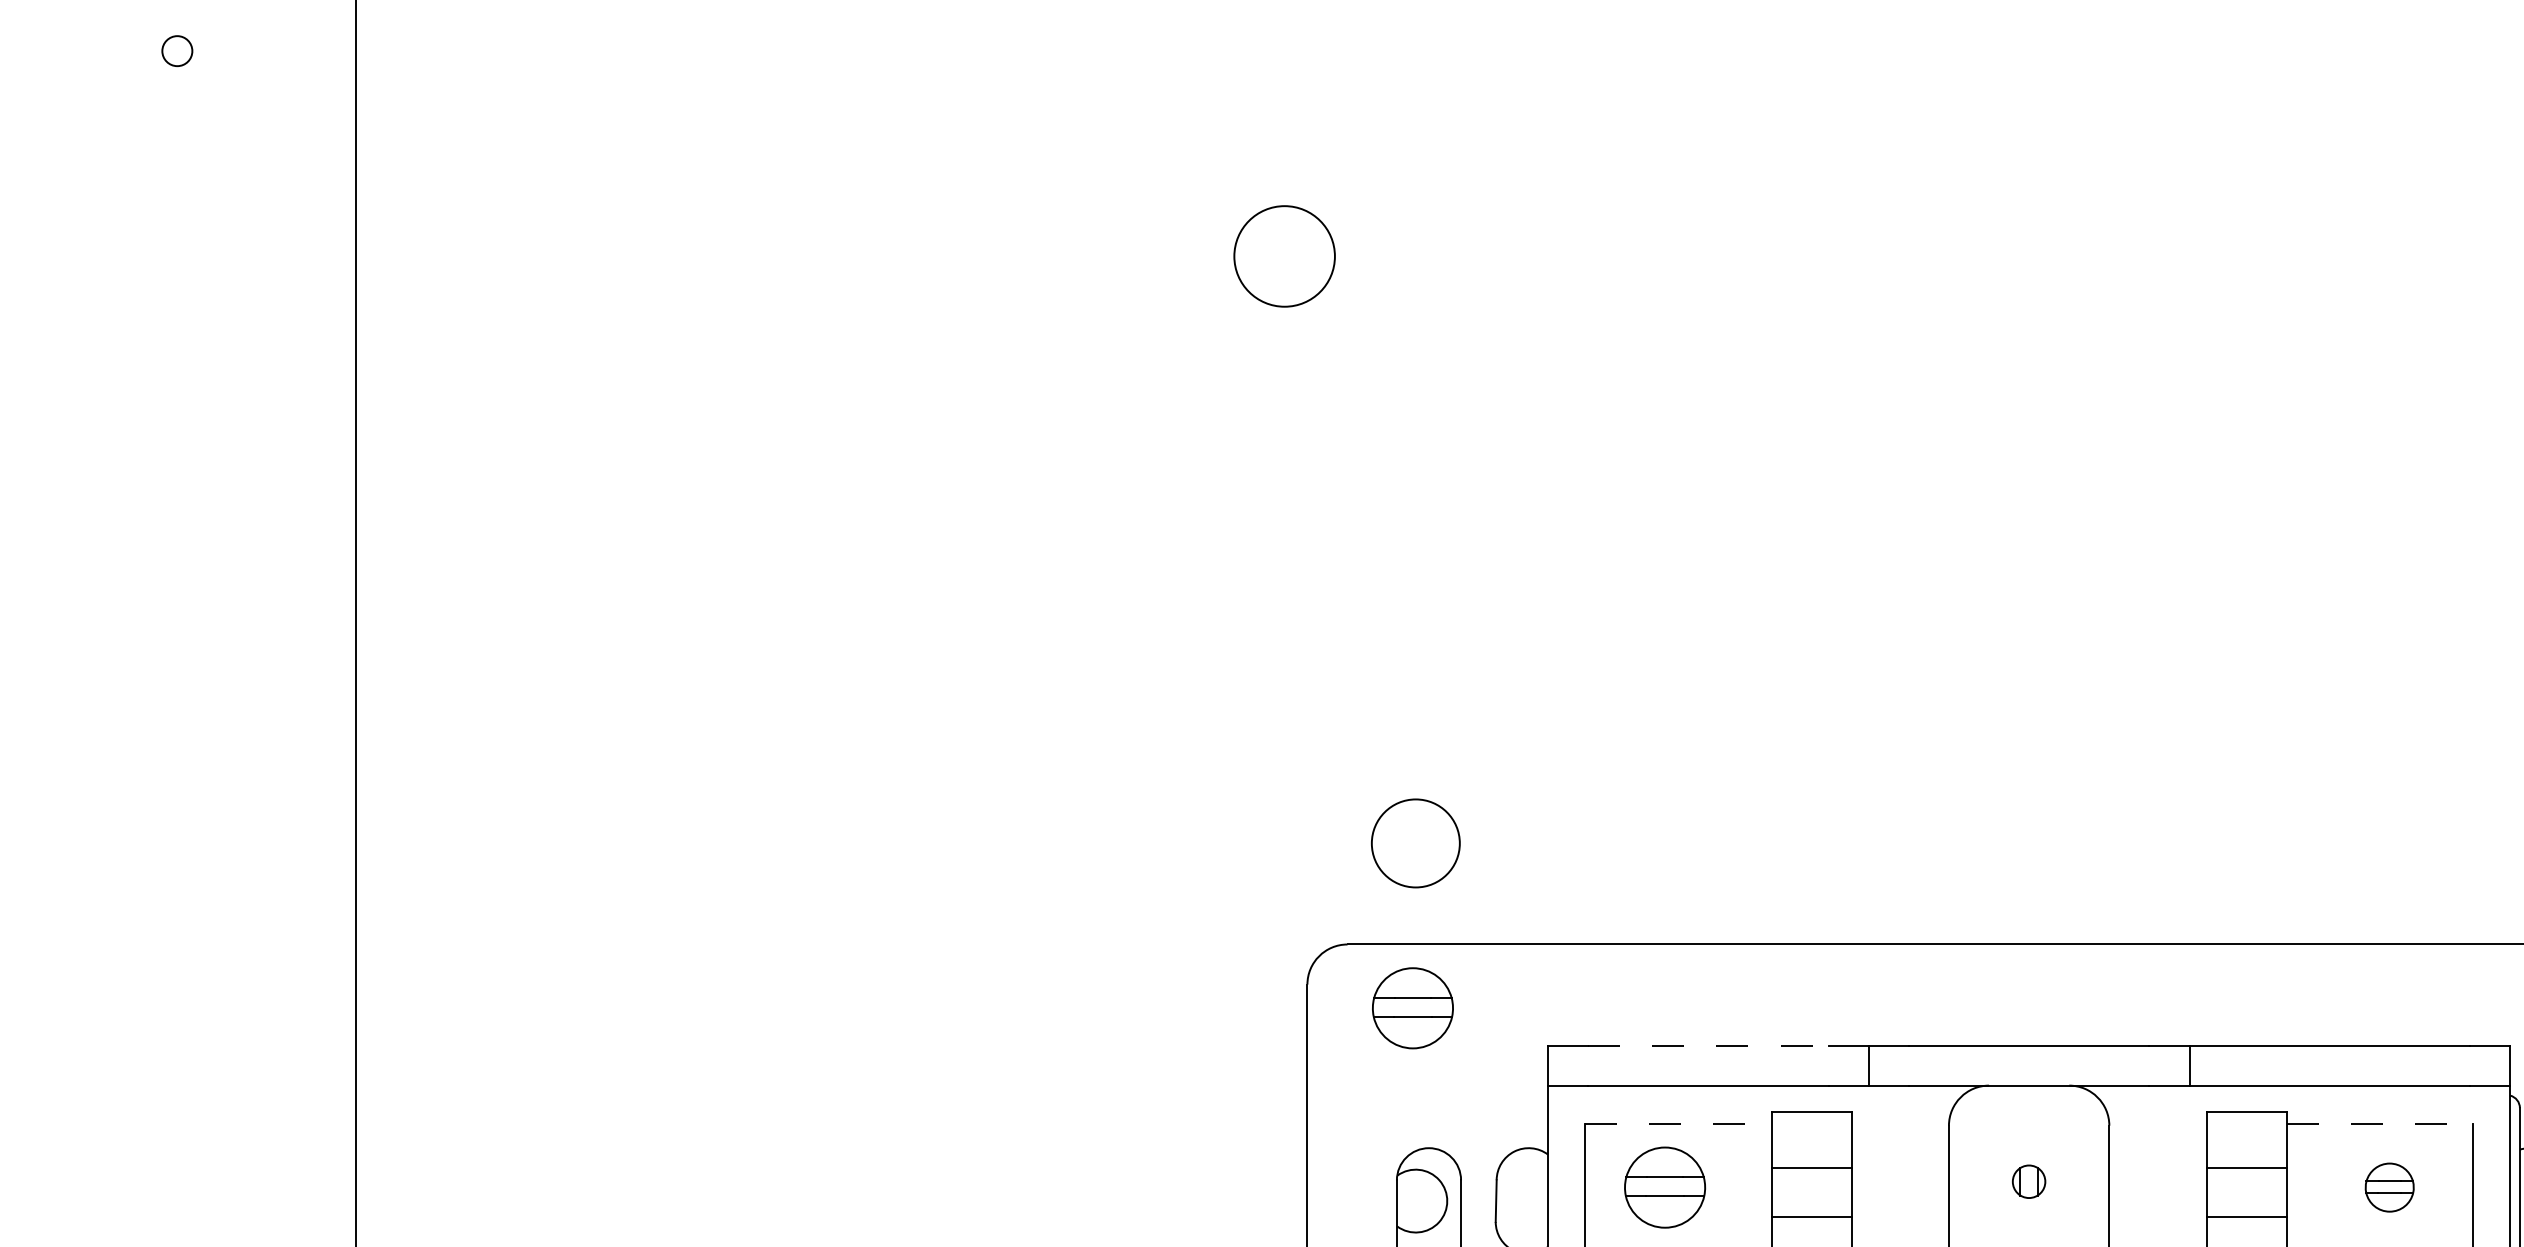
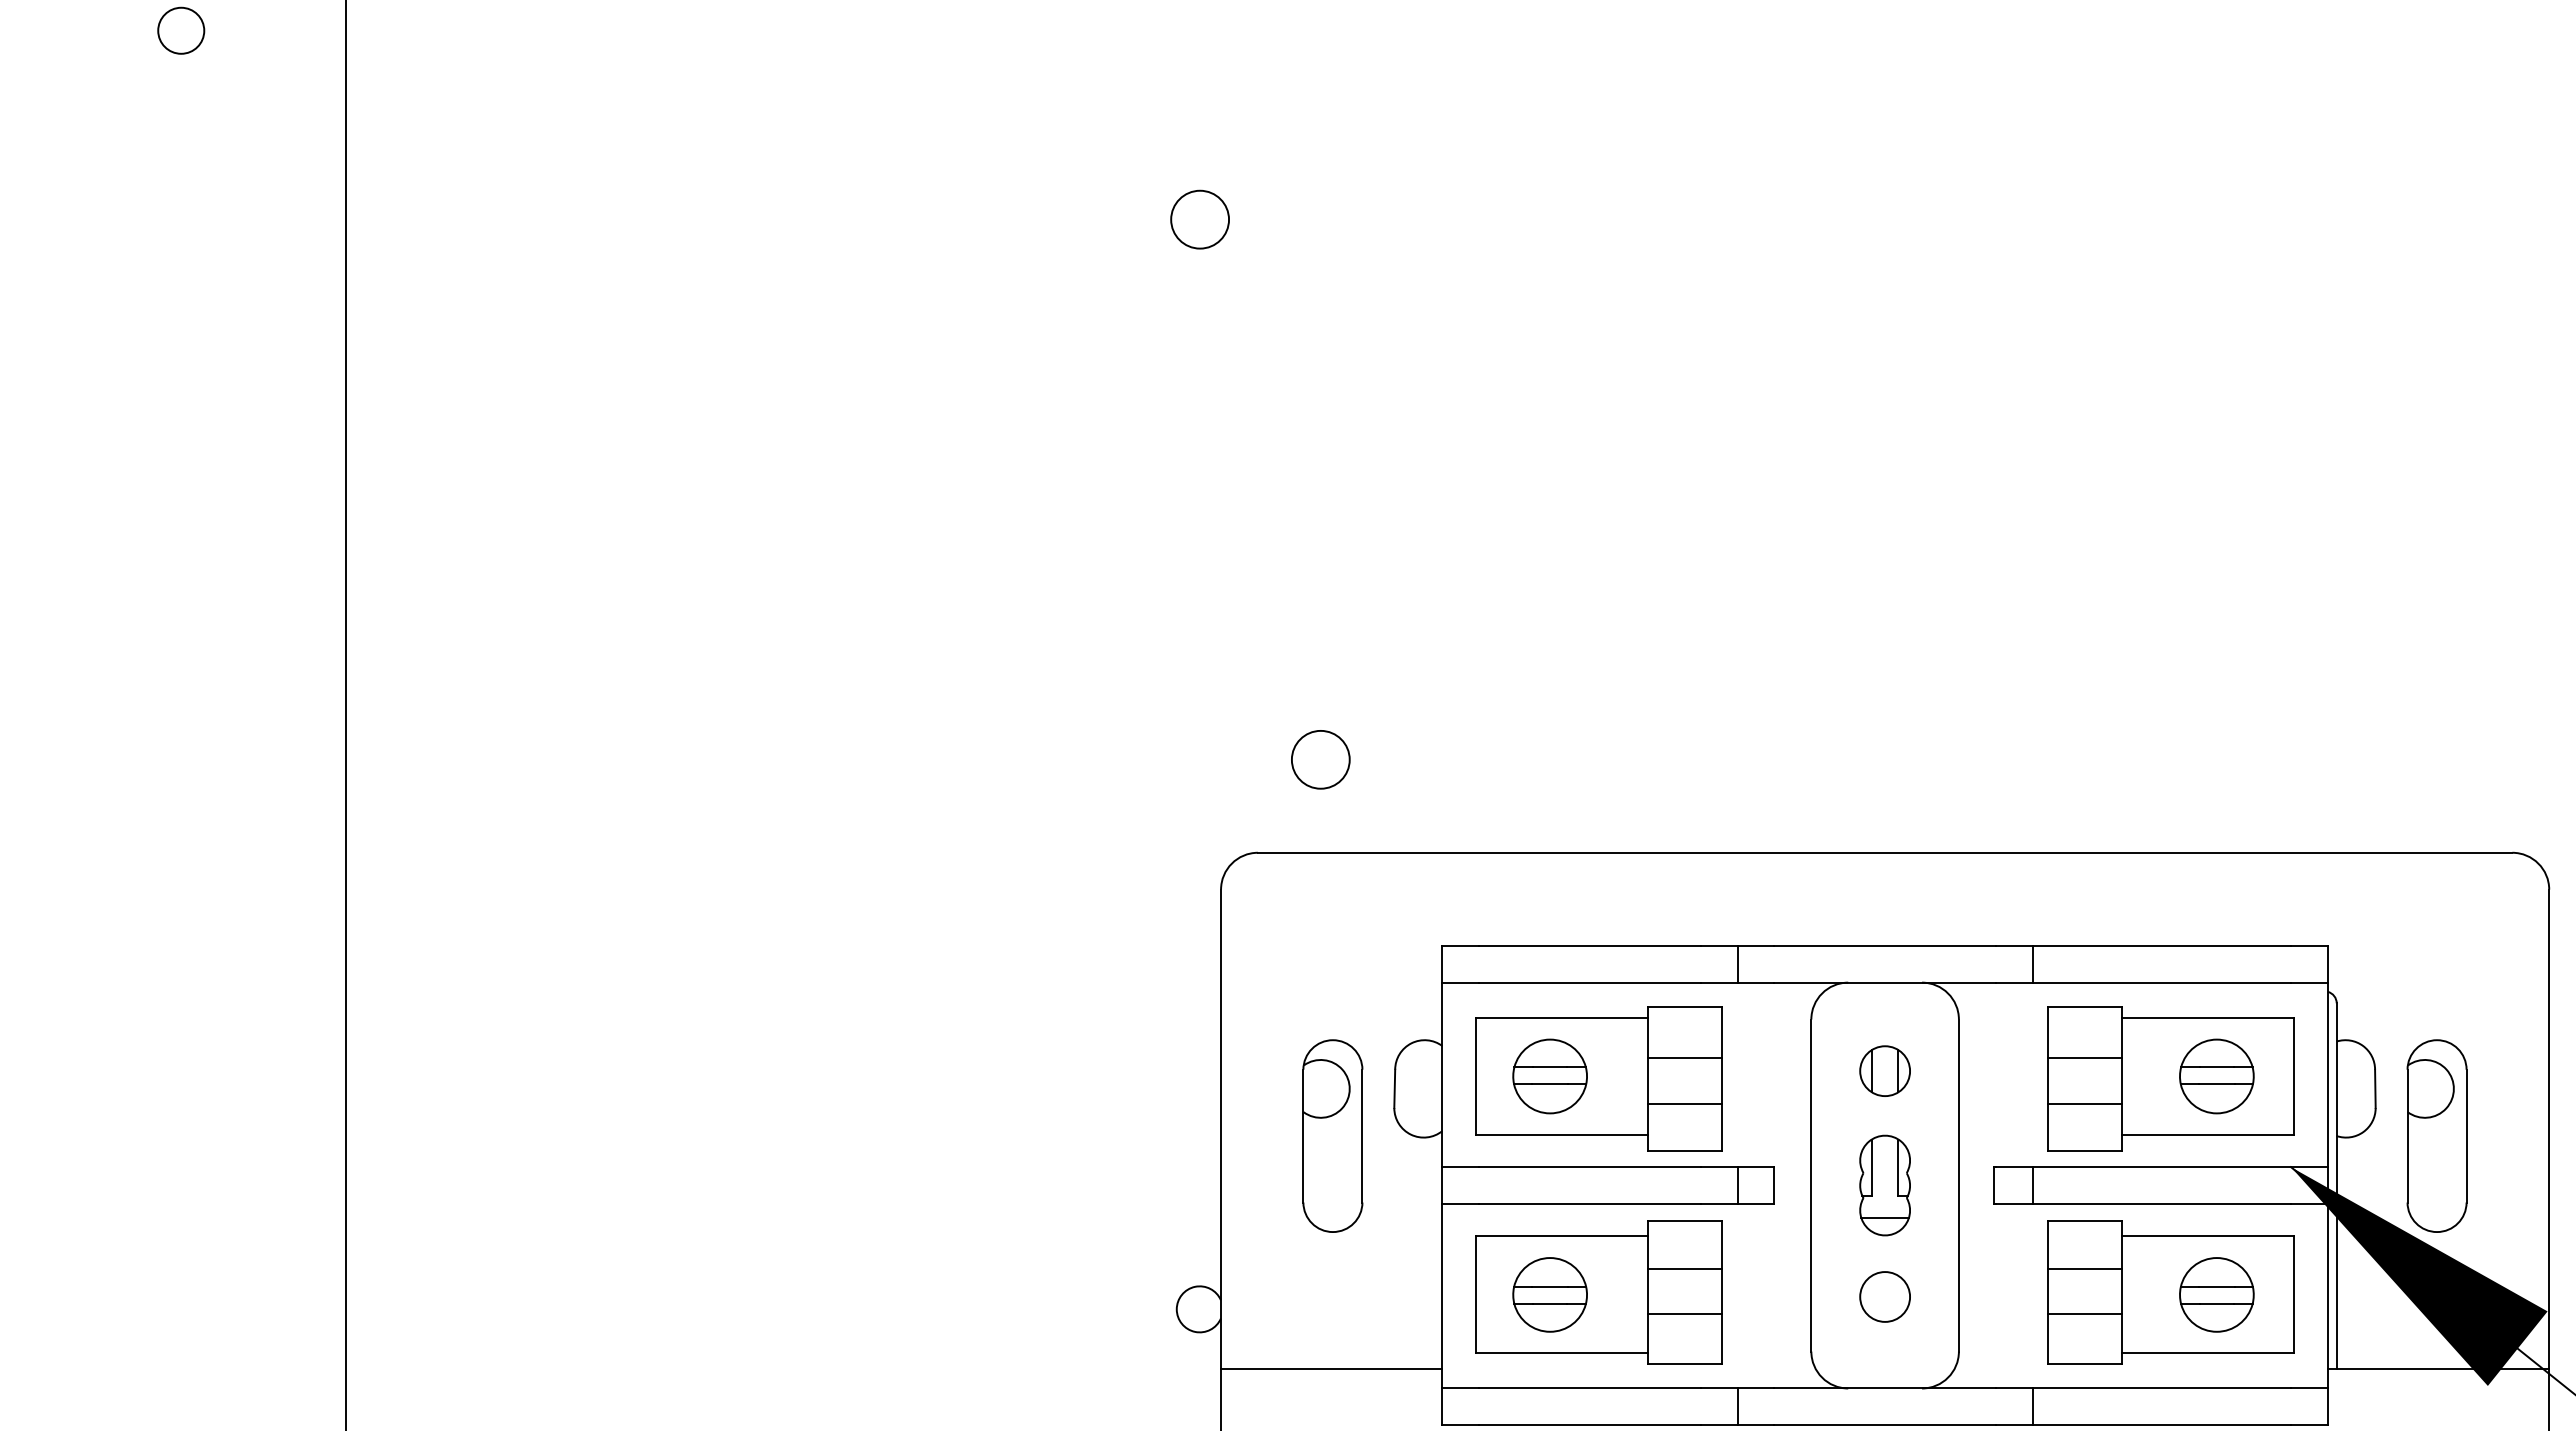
circle: (177, 50) -> (181, 30), size x1.67
circle: (1285, 256) -> (1200, 219), size x0.62
circle: (1415, 843) -> (1320, 759), size x0.71
part: (1412, 1008) -> (1317, 911), removed
line: (1707, 1045) -> (1589, 945), dashed -> solid
line: (1678, 1124) -> (1562, 1018), dashed -> solid
line: (2379, 1124) -> (2207, 1018), dashed -> solid
part: (2028, 1181) -> (1884, 1070), size x1.67
part: (2389, 1187) -> (2216, 1076), size x1.67

